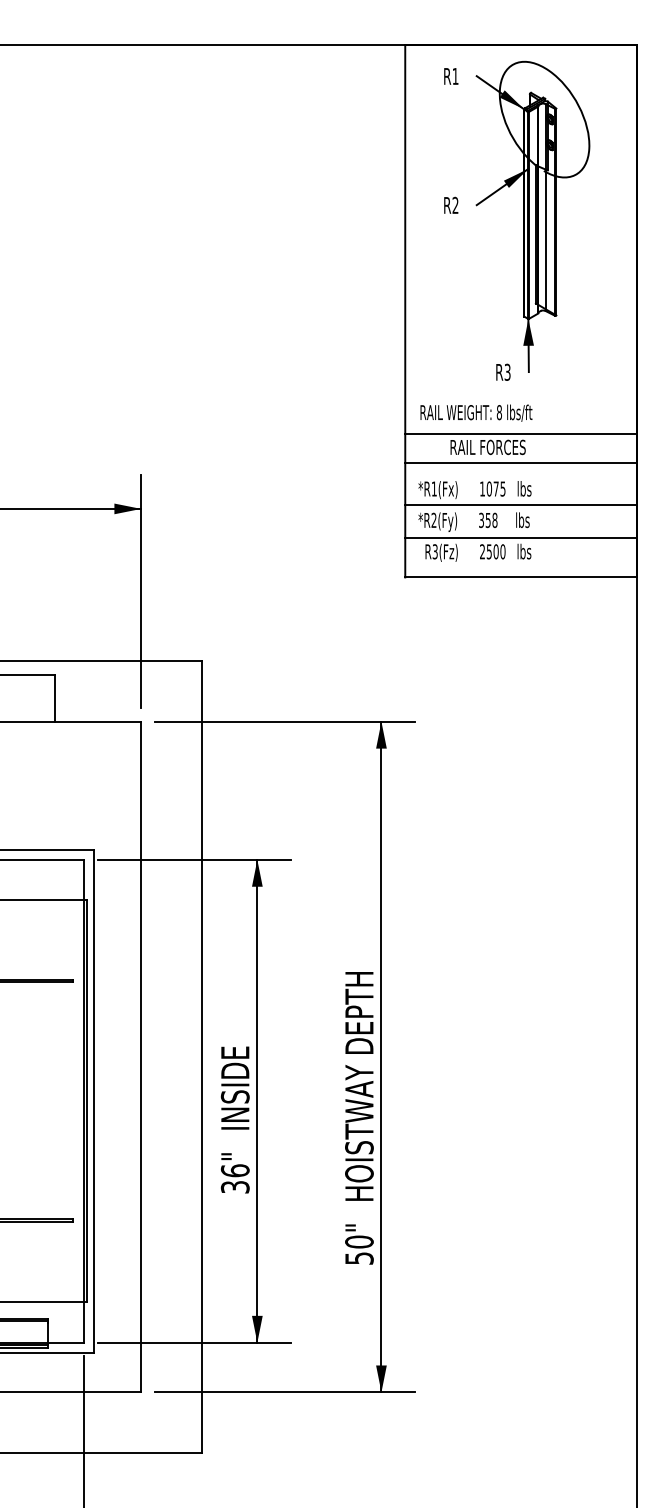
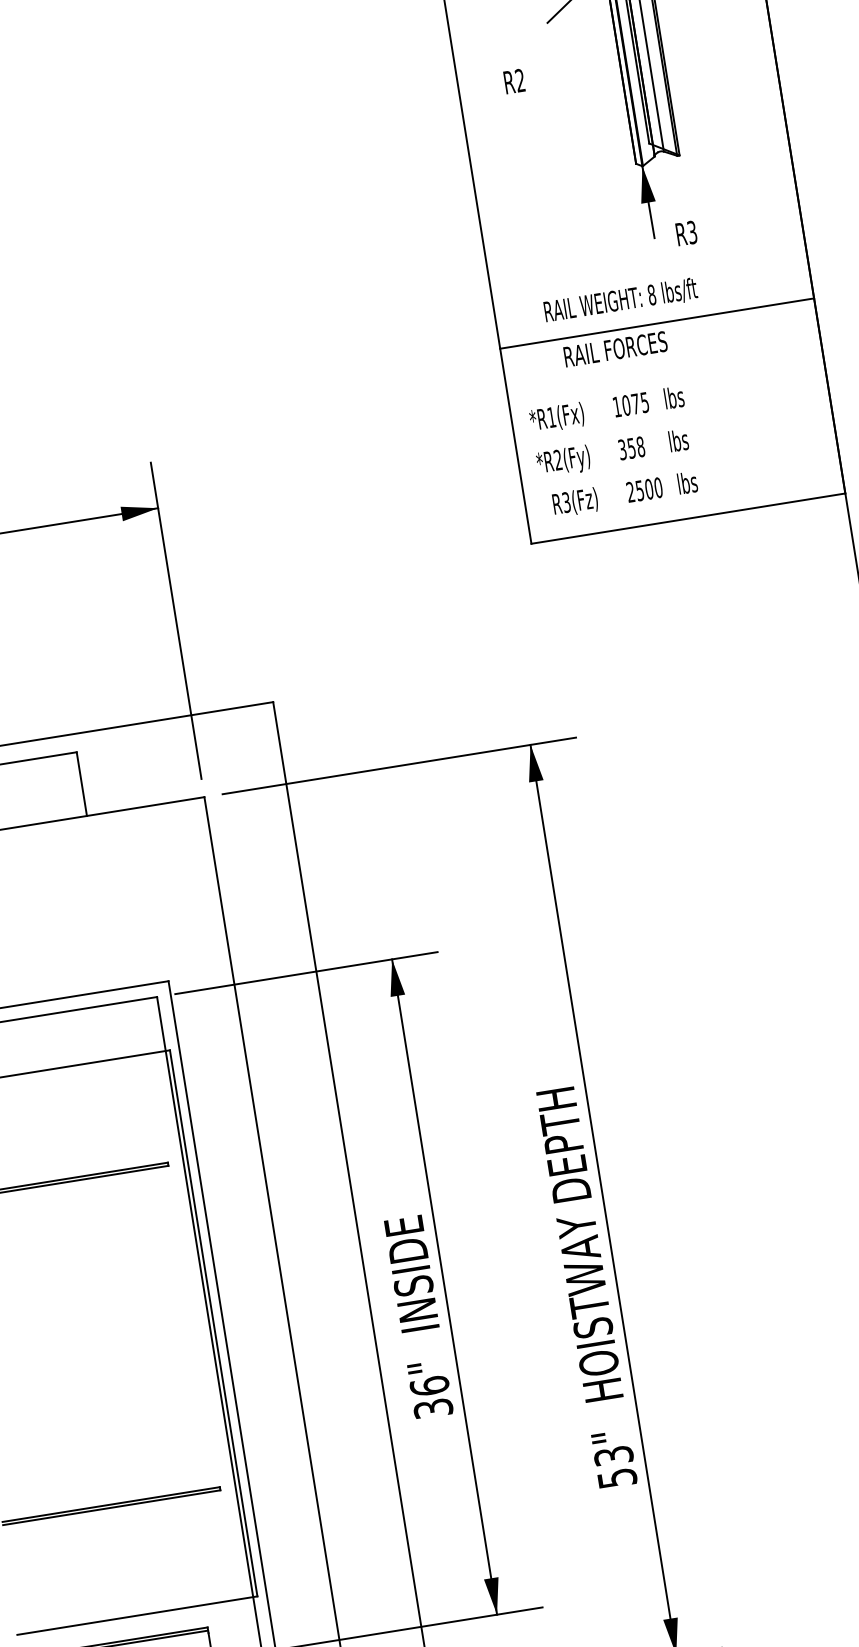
text: (451, 204) -> (514, 80), moved
text: (503, 371) -> (686, 232), moved
text: (476, 412) -> (620, 299), moved
line: (520, 462) -> (662, 362), removed
line: (520, 505) -> (672, 421), removed
line: (520, 538) -> (679, 465), removed
text: (359, 1241) -> (613, 1455), 50" -> 53"

